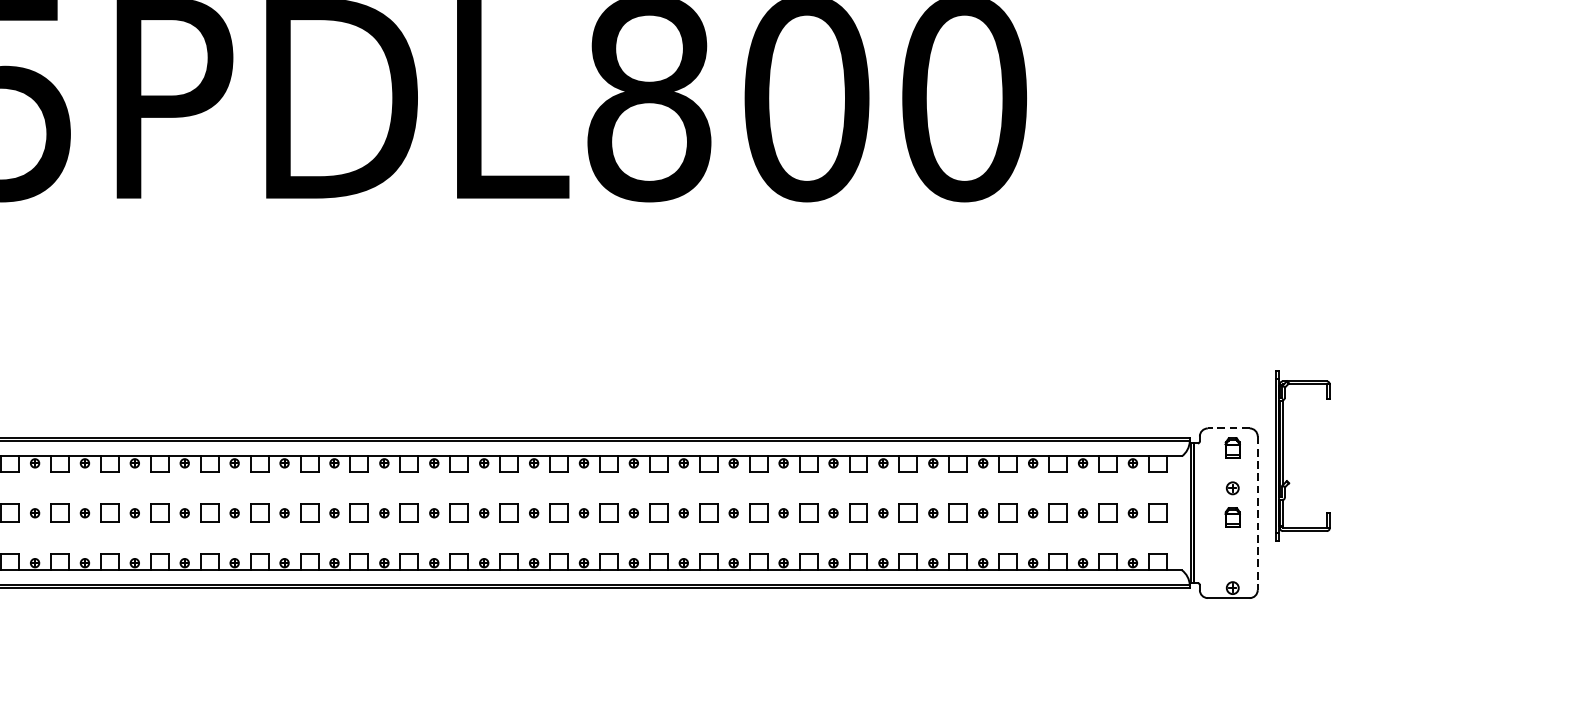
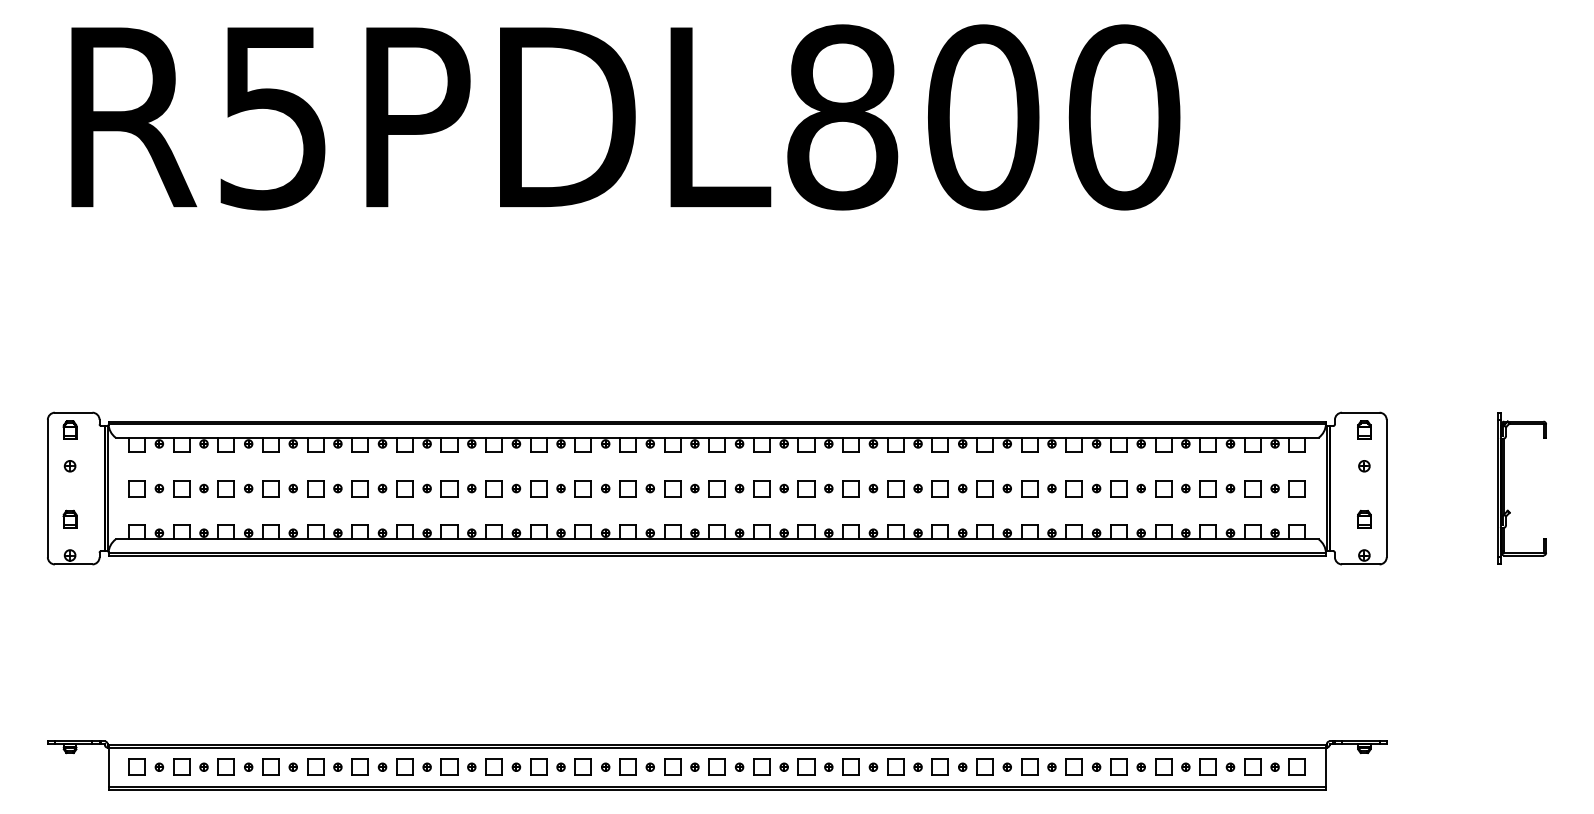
line: (1228, 428) -> (1360, 412), dashed -> solid
part: (1283, 456) -> (1504, 488), moved
line: (1257, 513) -> (1386, 488), dashed -> solid
part: (1232, 516) -> (1364, 518), moved

